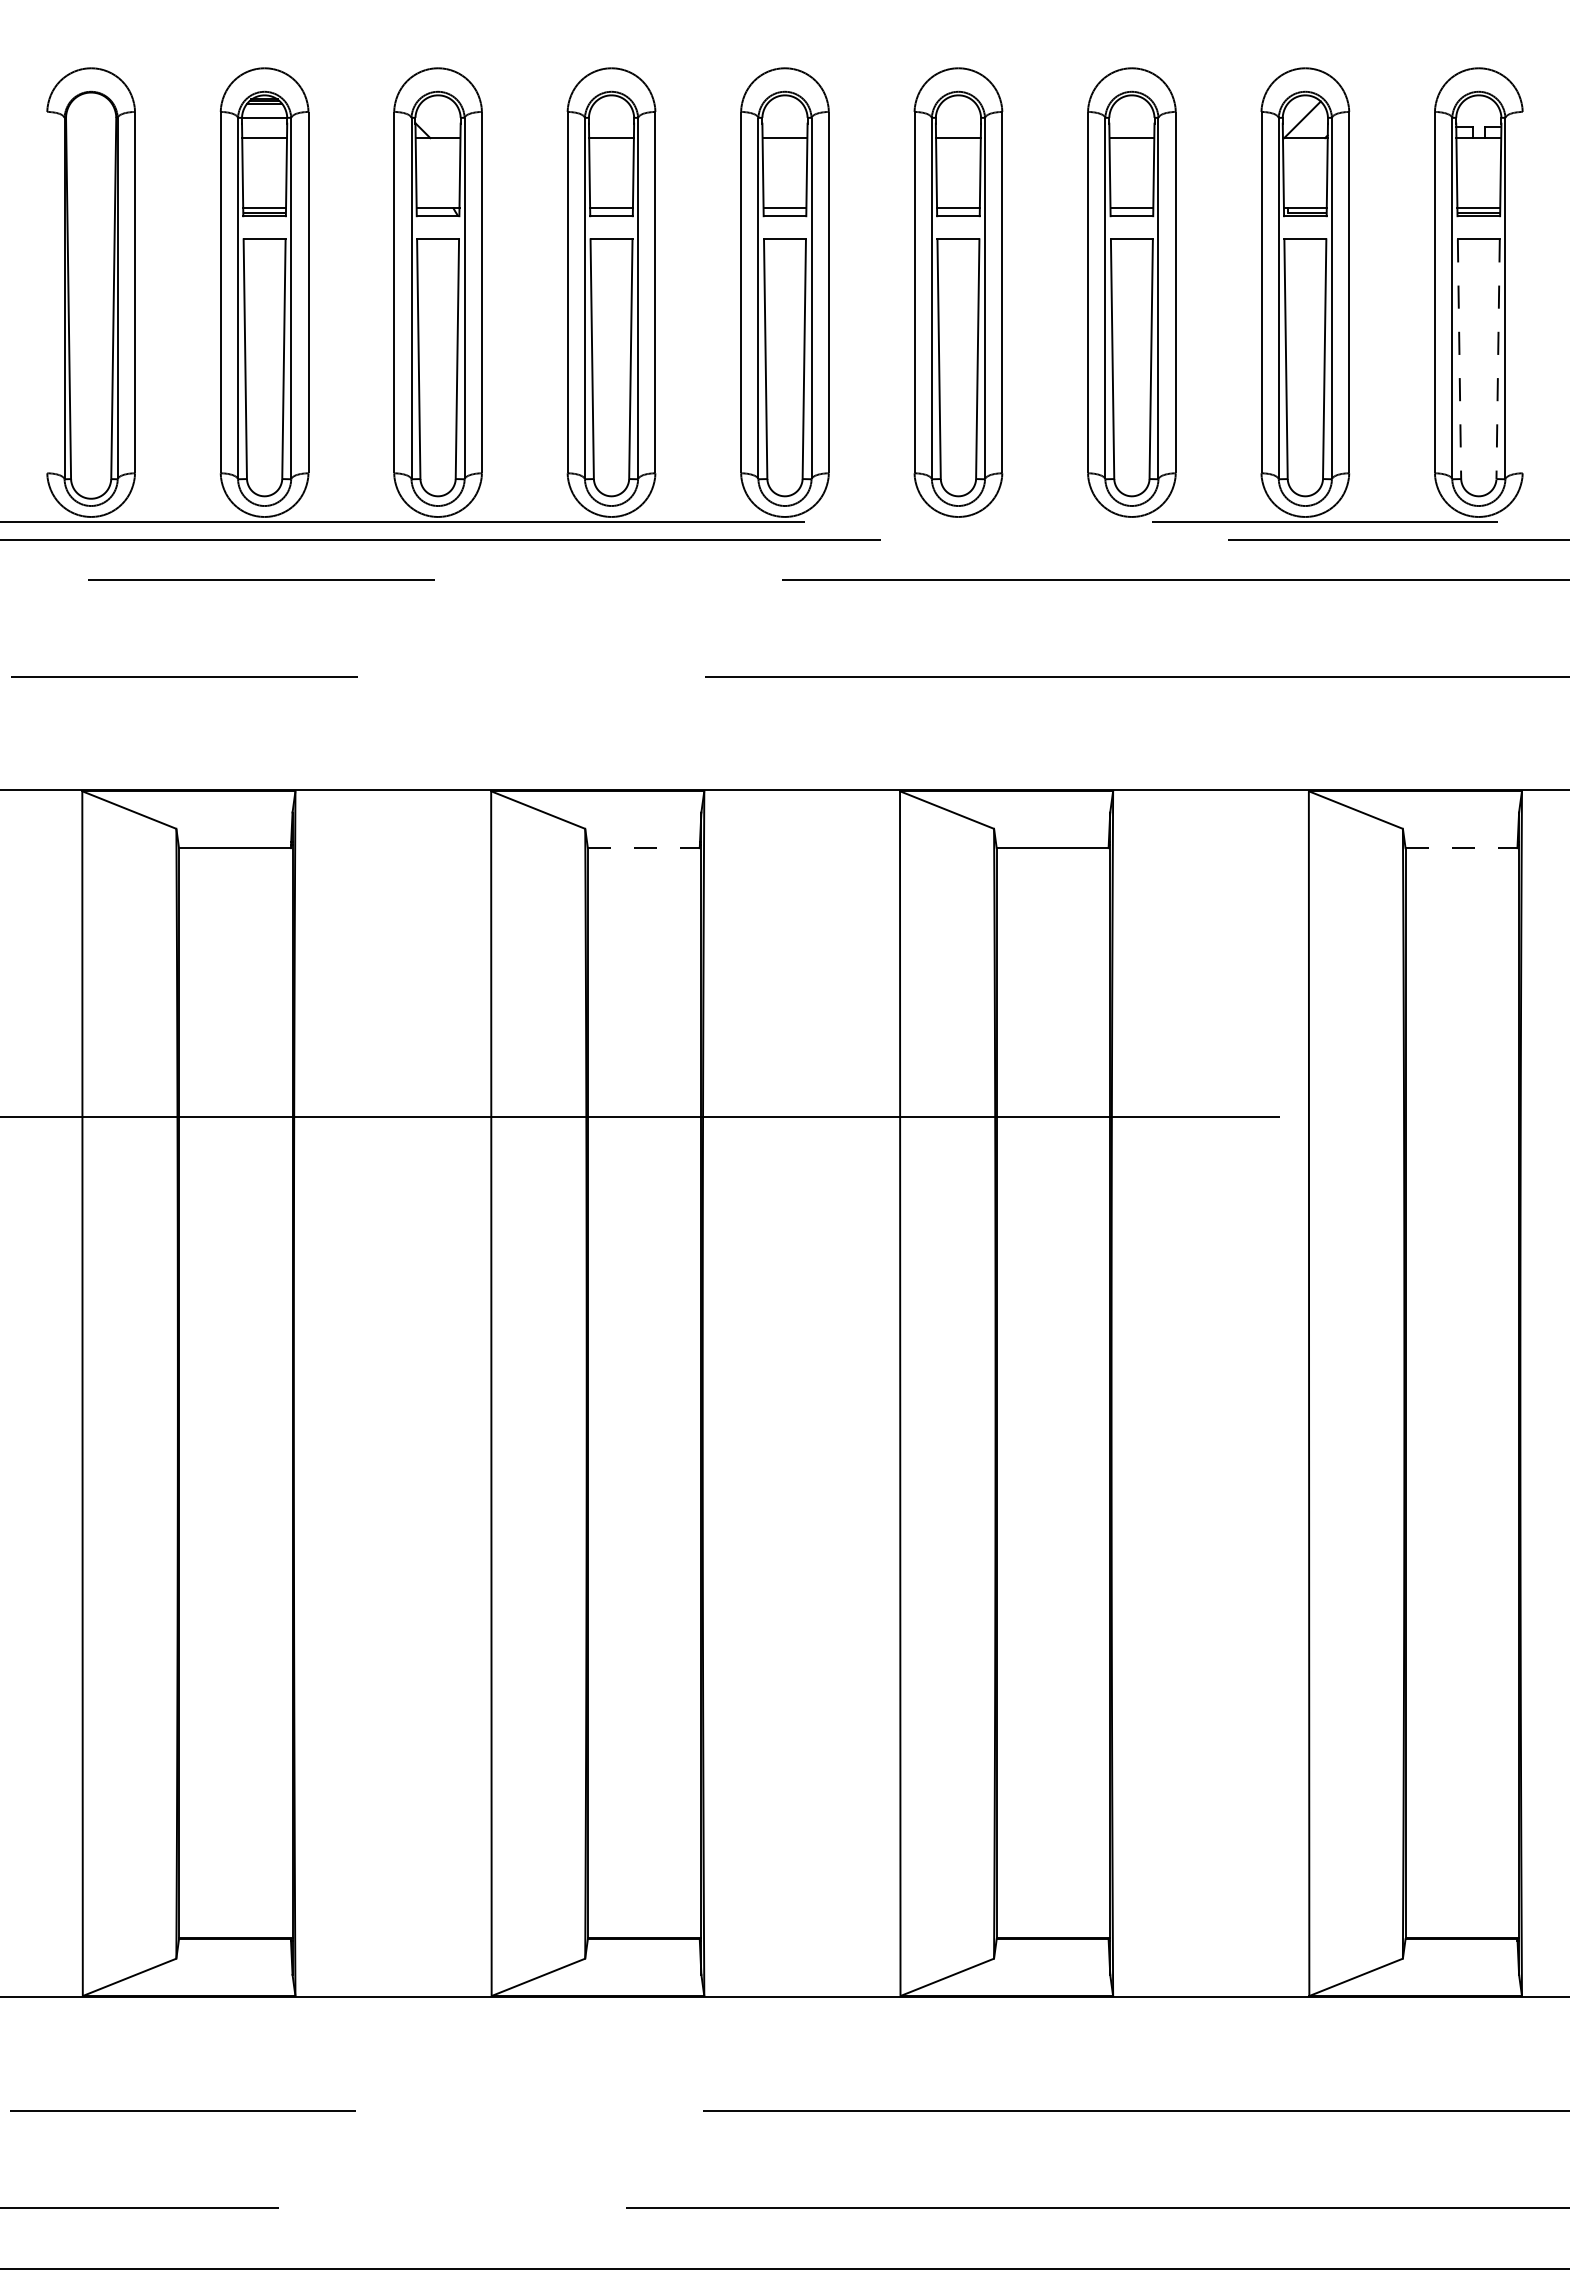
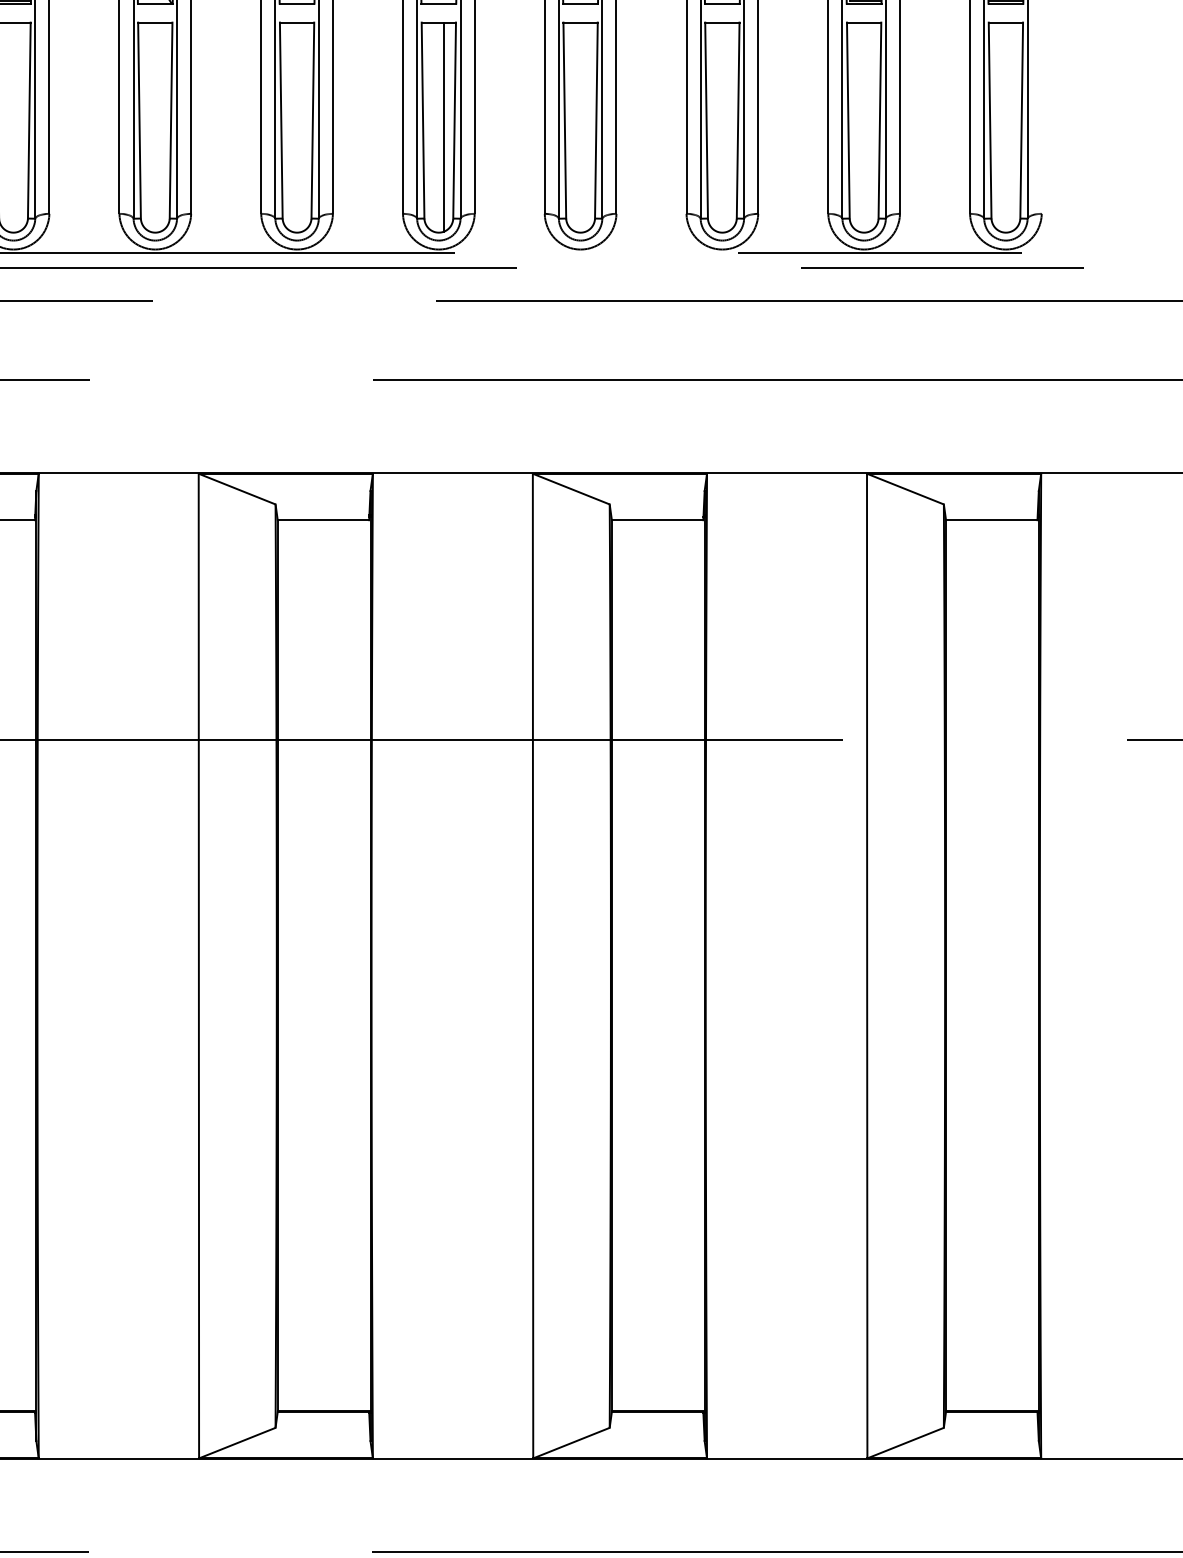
line: (1459, 359) -> (990, 120), dashed -> solid
line: (1498, 359) -> (1021, 120), dashed -> solid
line: (790, 367) -> (443, 127), added
line: (643, 848) -> (323, 520), dashed -> solid
line: (1461, 848) -> (991, 520), dashed -> solid

